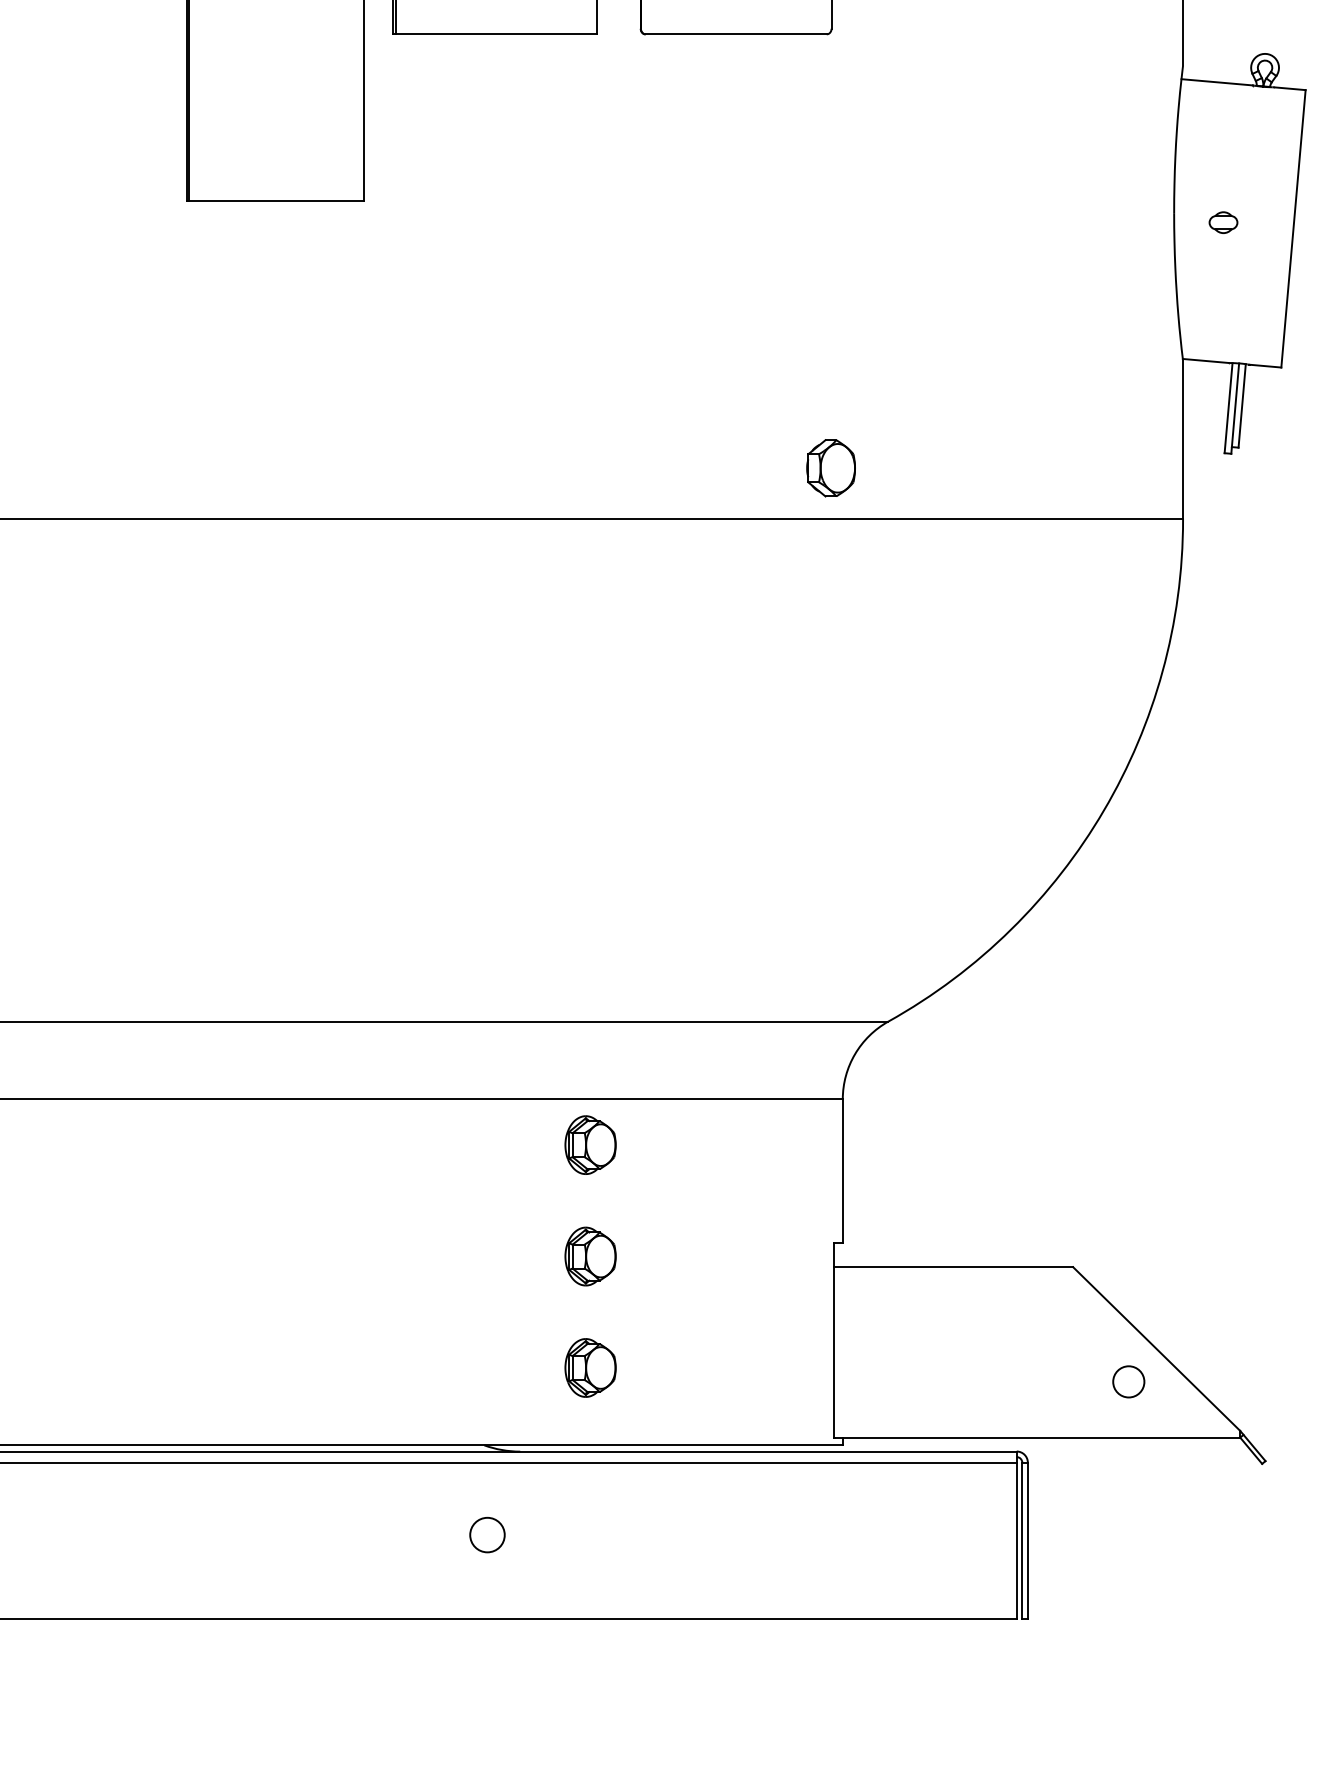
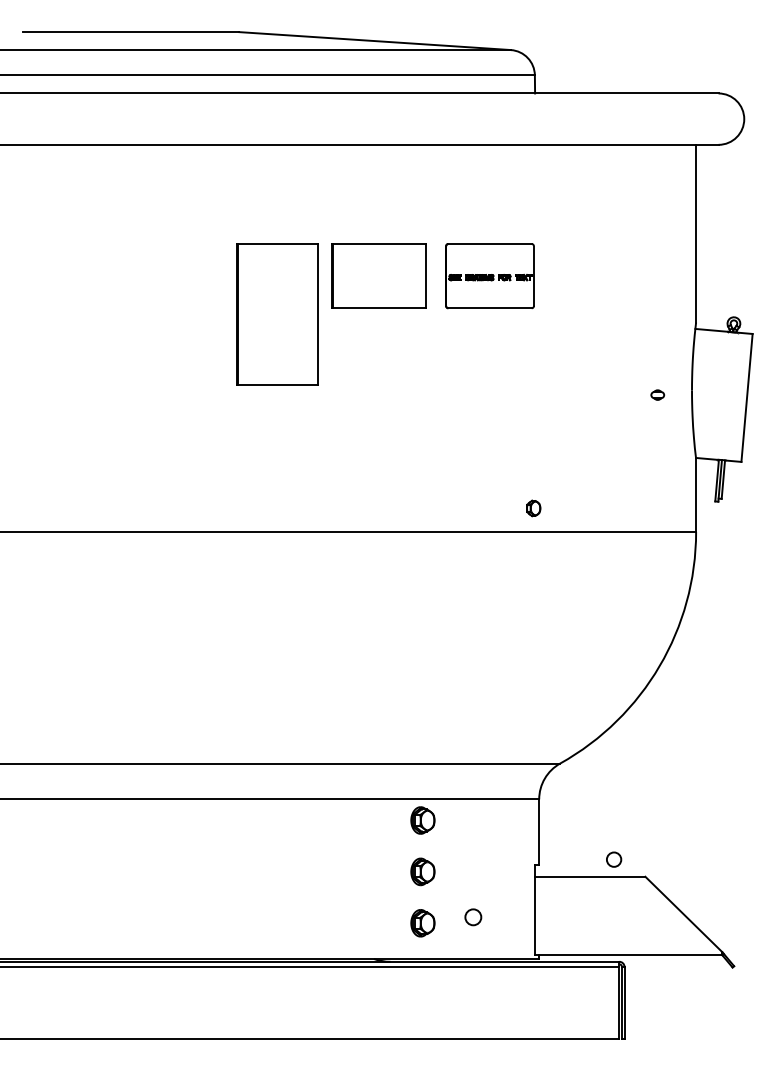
part: (1222, 221) -> (657, 394), moved
part: (830, 468) -> (533, 508), size x0.6
circle: (1129, 1381) -> (614, 859), moved
circle: (487, 1535) -> (473, 917), moved

